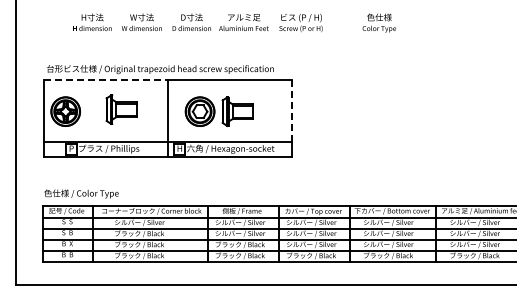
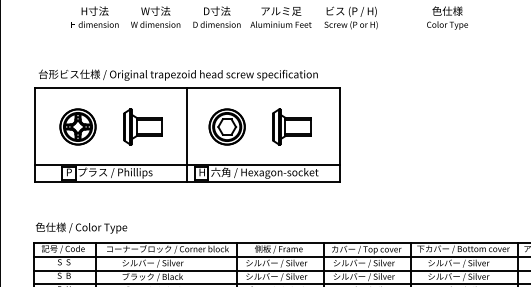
line: (106, 79) -> (112, 87), dashed -> solid
part: (121, 109) -> (142, 126), moved
part: (65, 111) -> (77, 126), moved
part: (237, 111) -> (291, 126), moved
line: (291, 111) -> (339, 126), dashed -> solid

